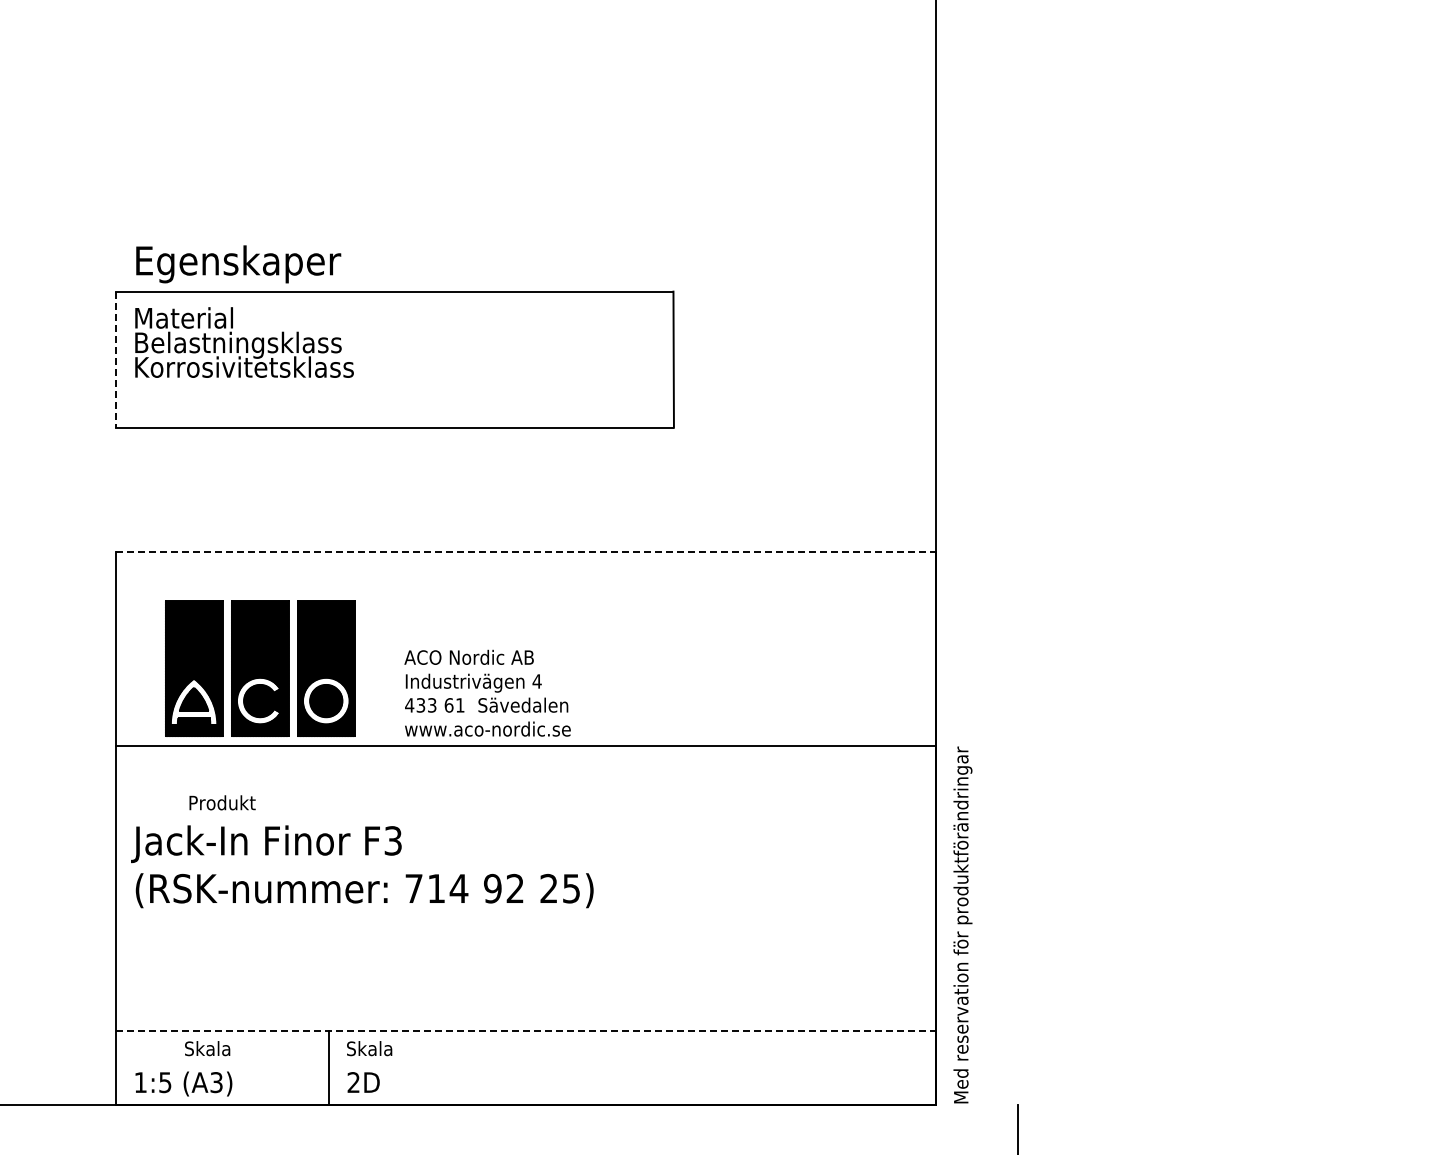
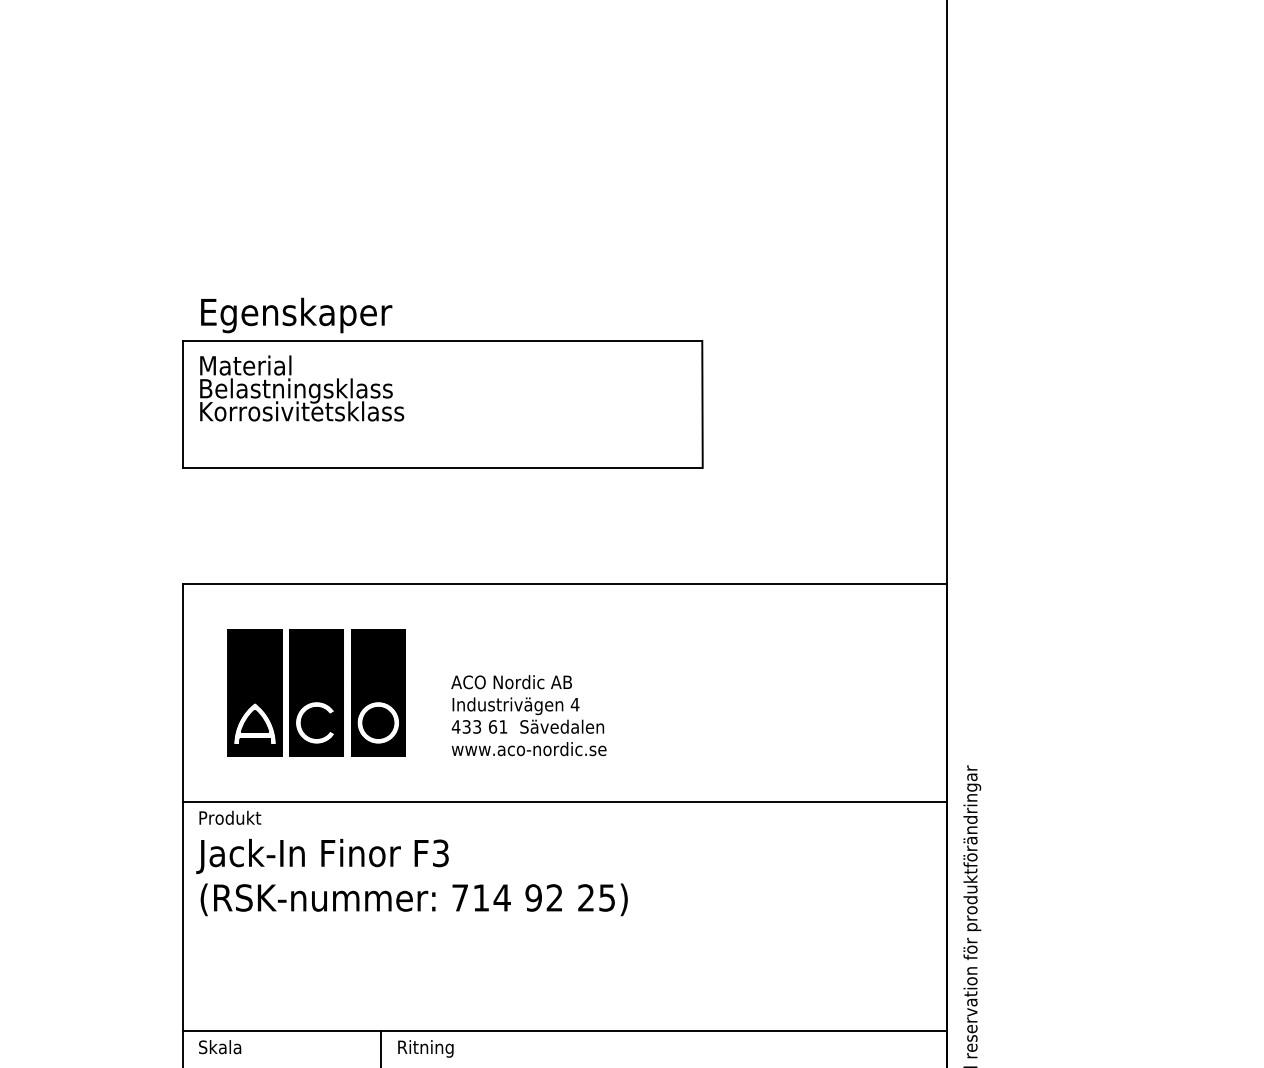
line: (116, 360) -> (182, 405), dashed -> solid
line: (526, 551) -> (565, 583), dashed -> solid
line: (525, 745) -> (564, 801), moved
text: (222, 802) -> (230, 817), moved
line: (526, 1031) -> (565, 1031), dashed -> solid
text: (207, 1048) -> (219, 1047), moved
text: (376, 1050) -> (425, 1048), Skala -> Ritning

